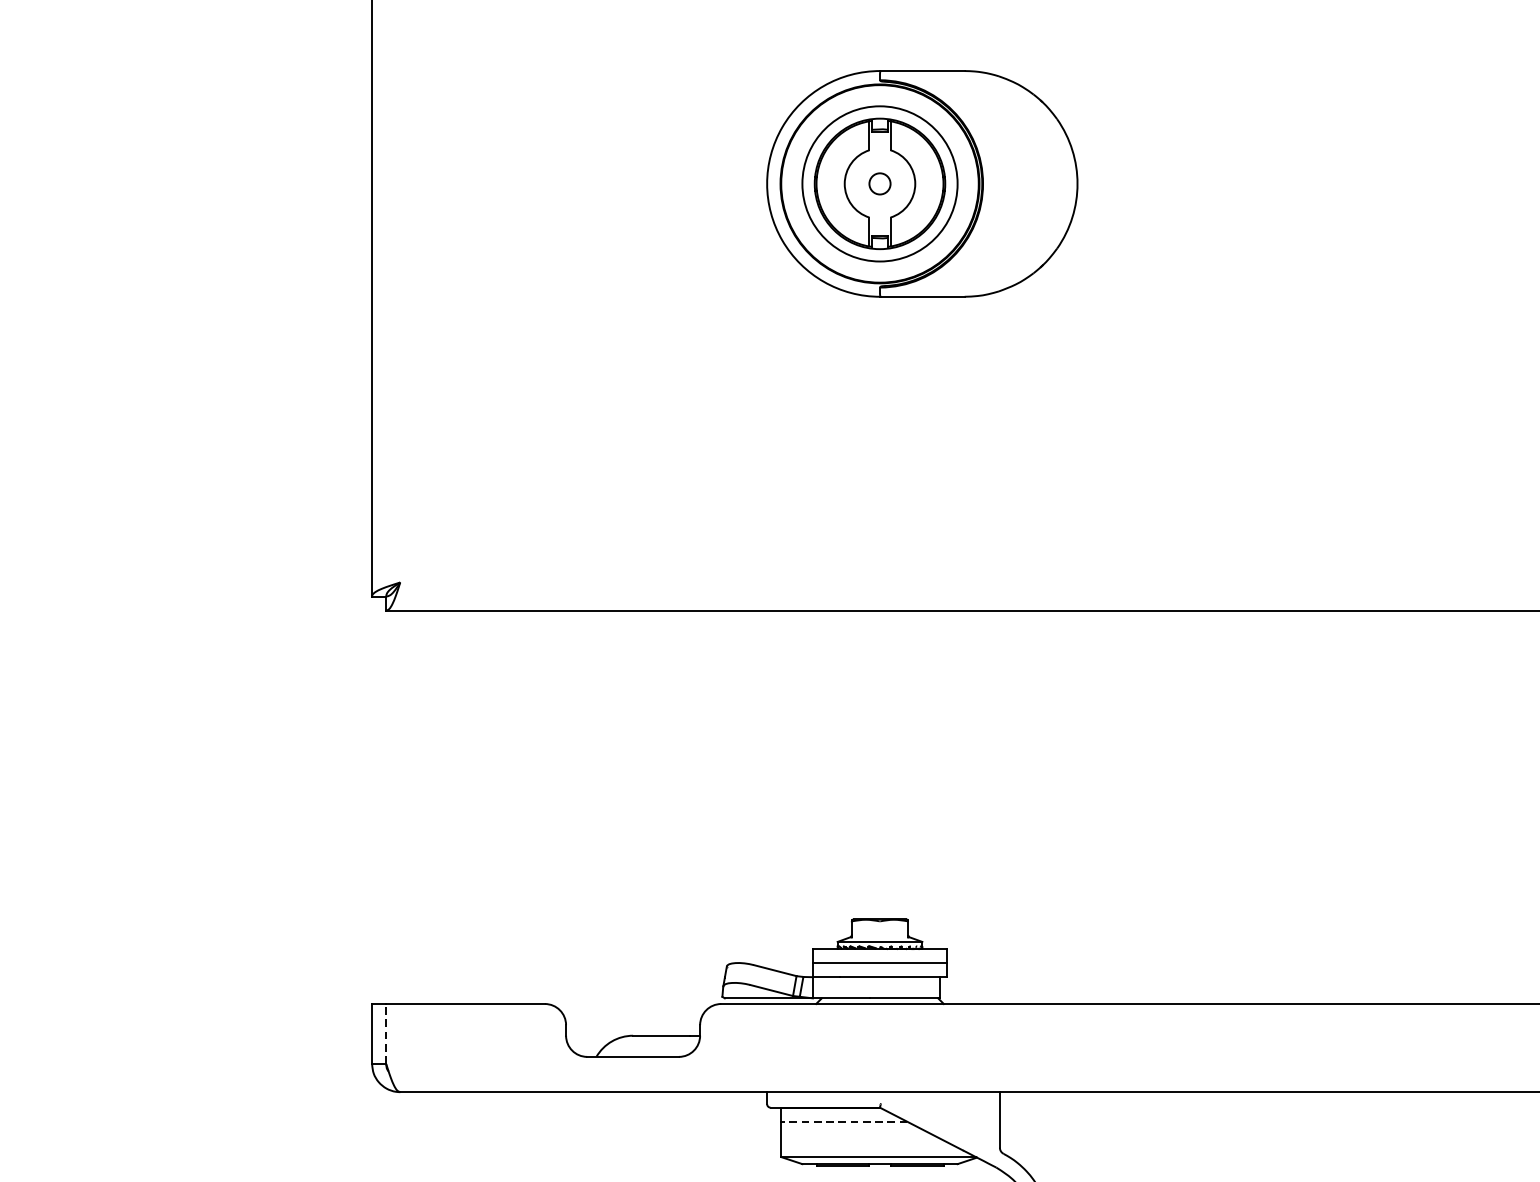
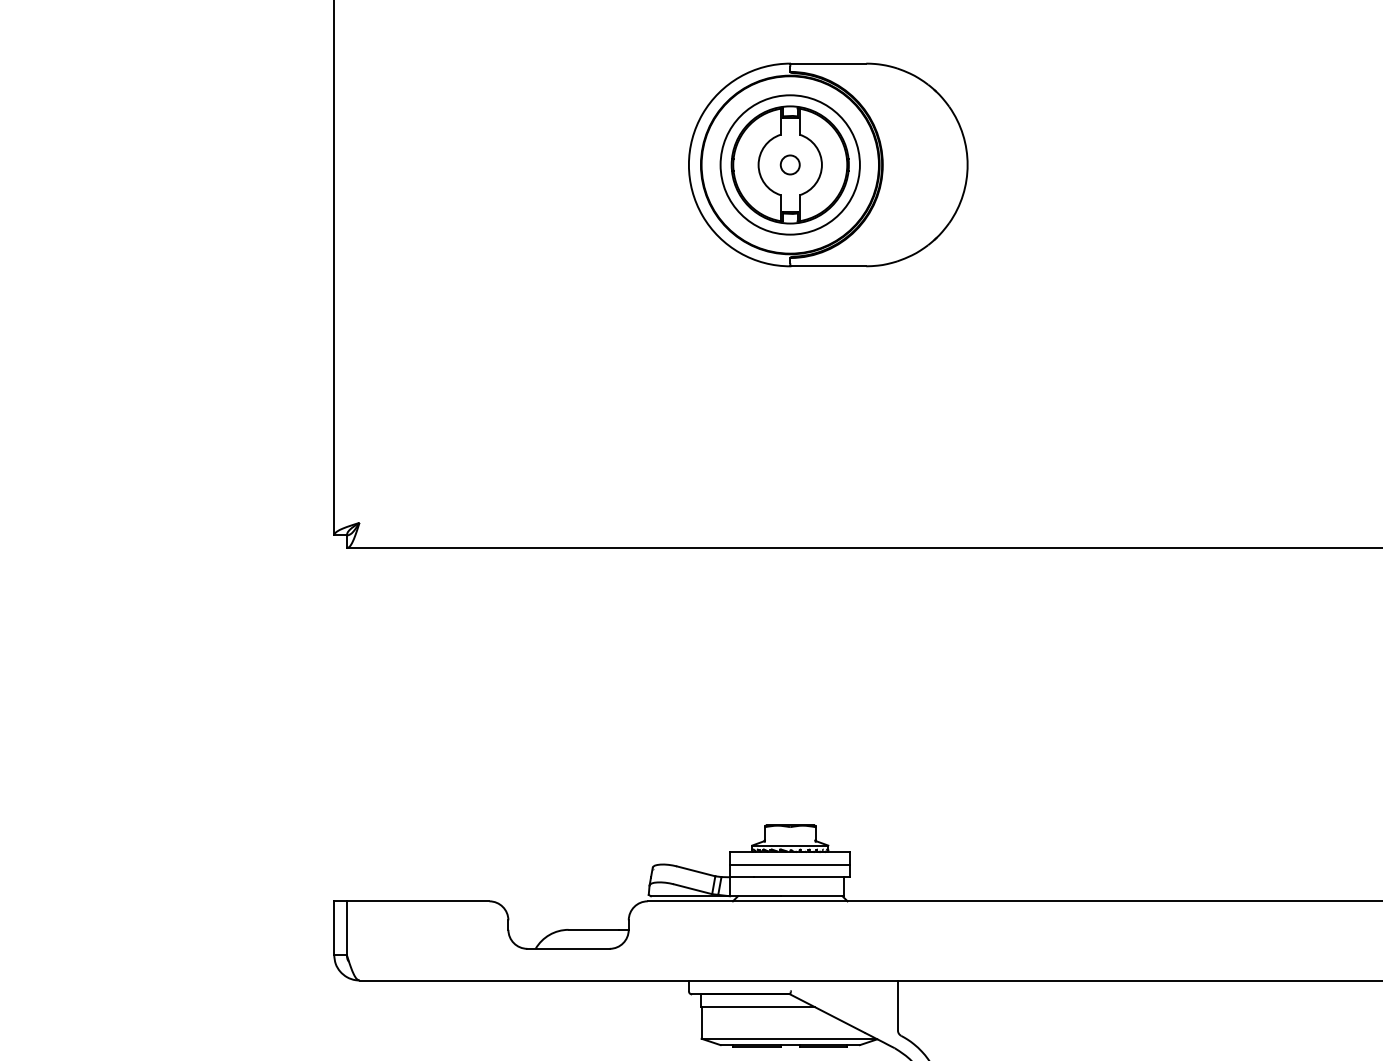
line: (385, 1034) -> (346, 928), dashed -> solid
line: (843, 1122) -> (757, 1007), dashed -> solid

